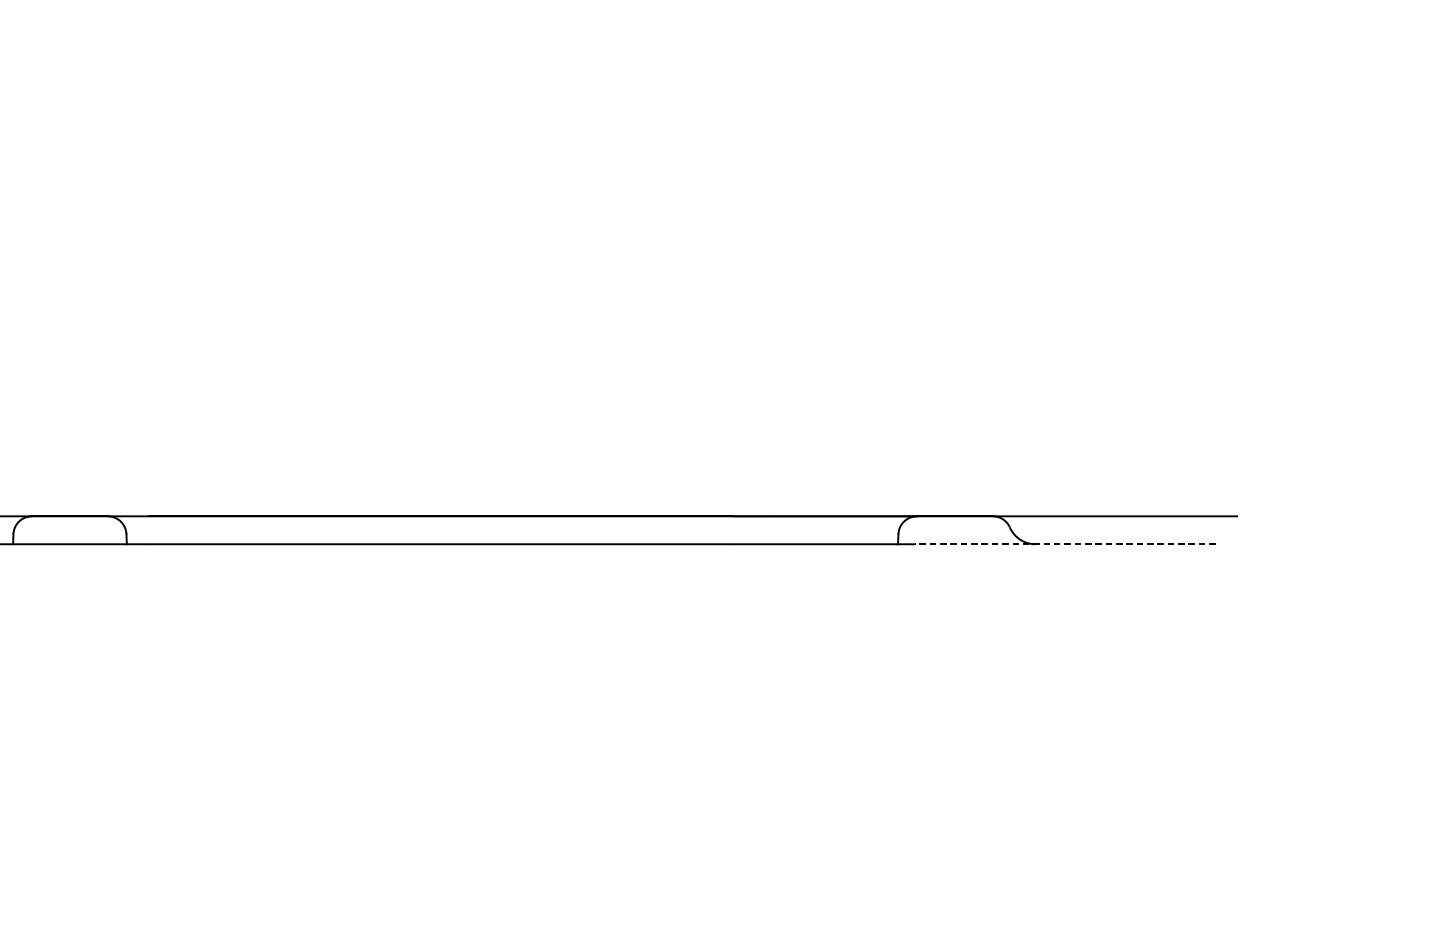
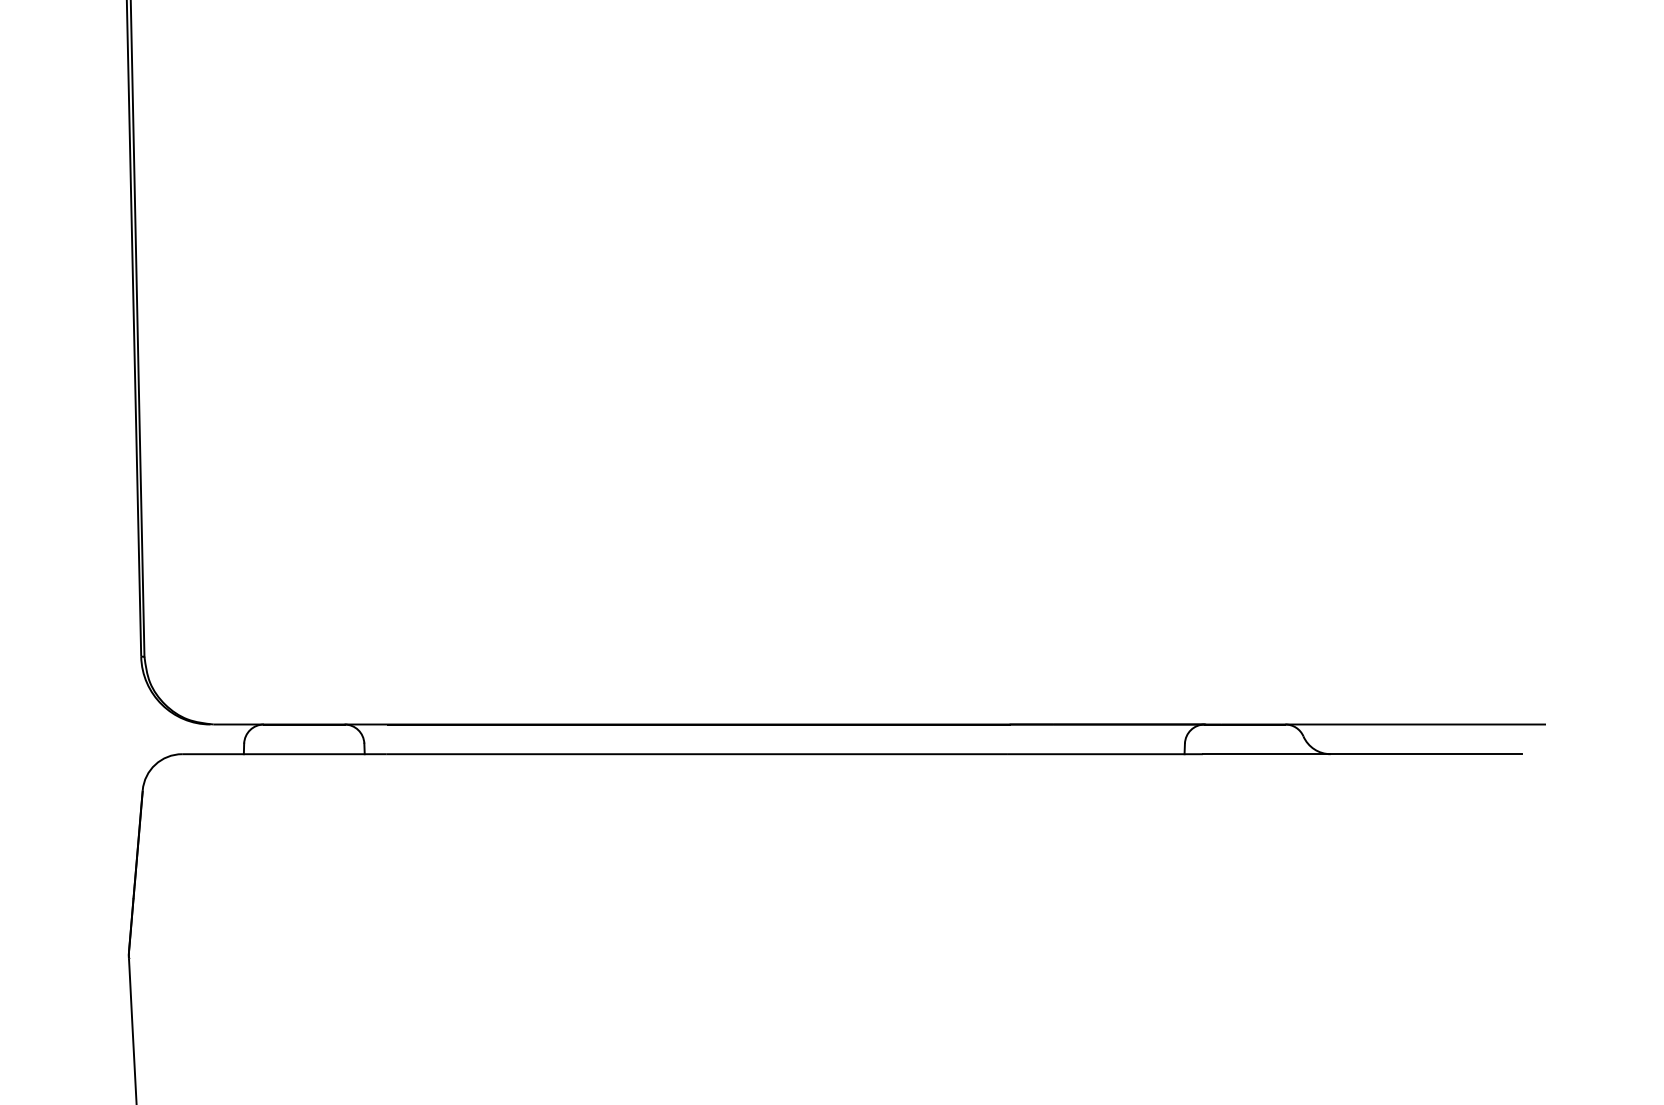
line: (1065, 544) -> (1362, 754), dashed -> solid

